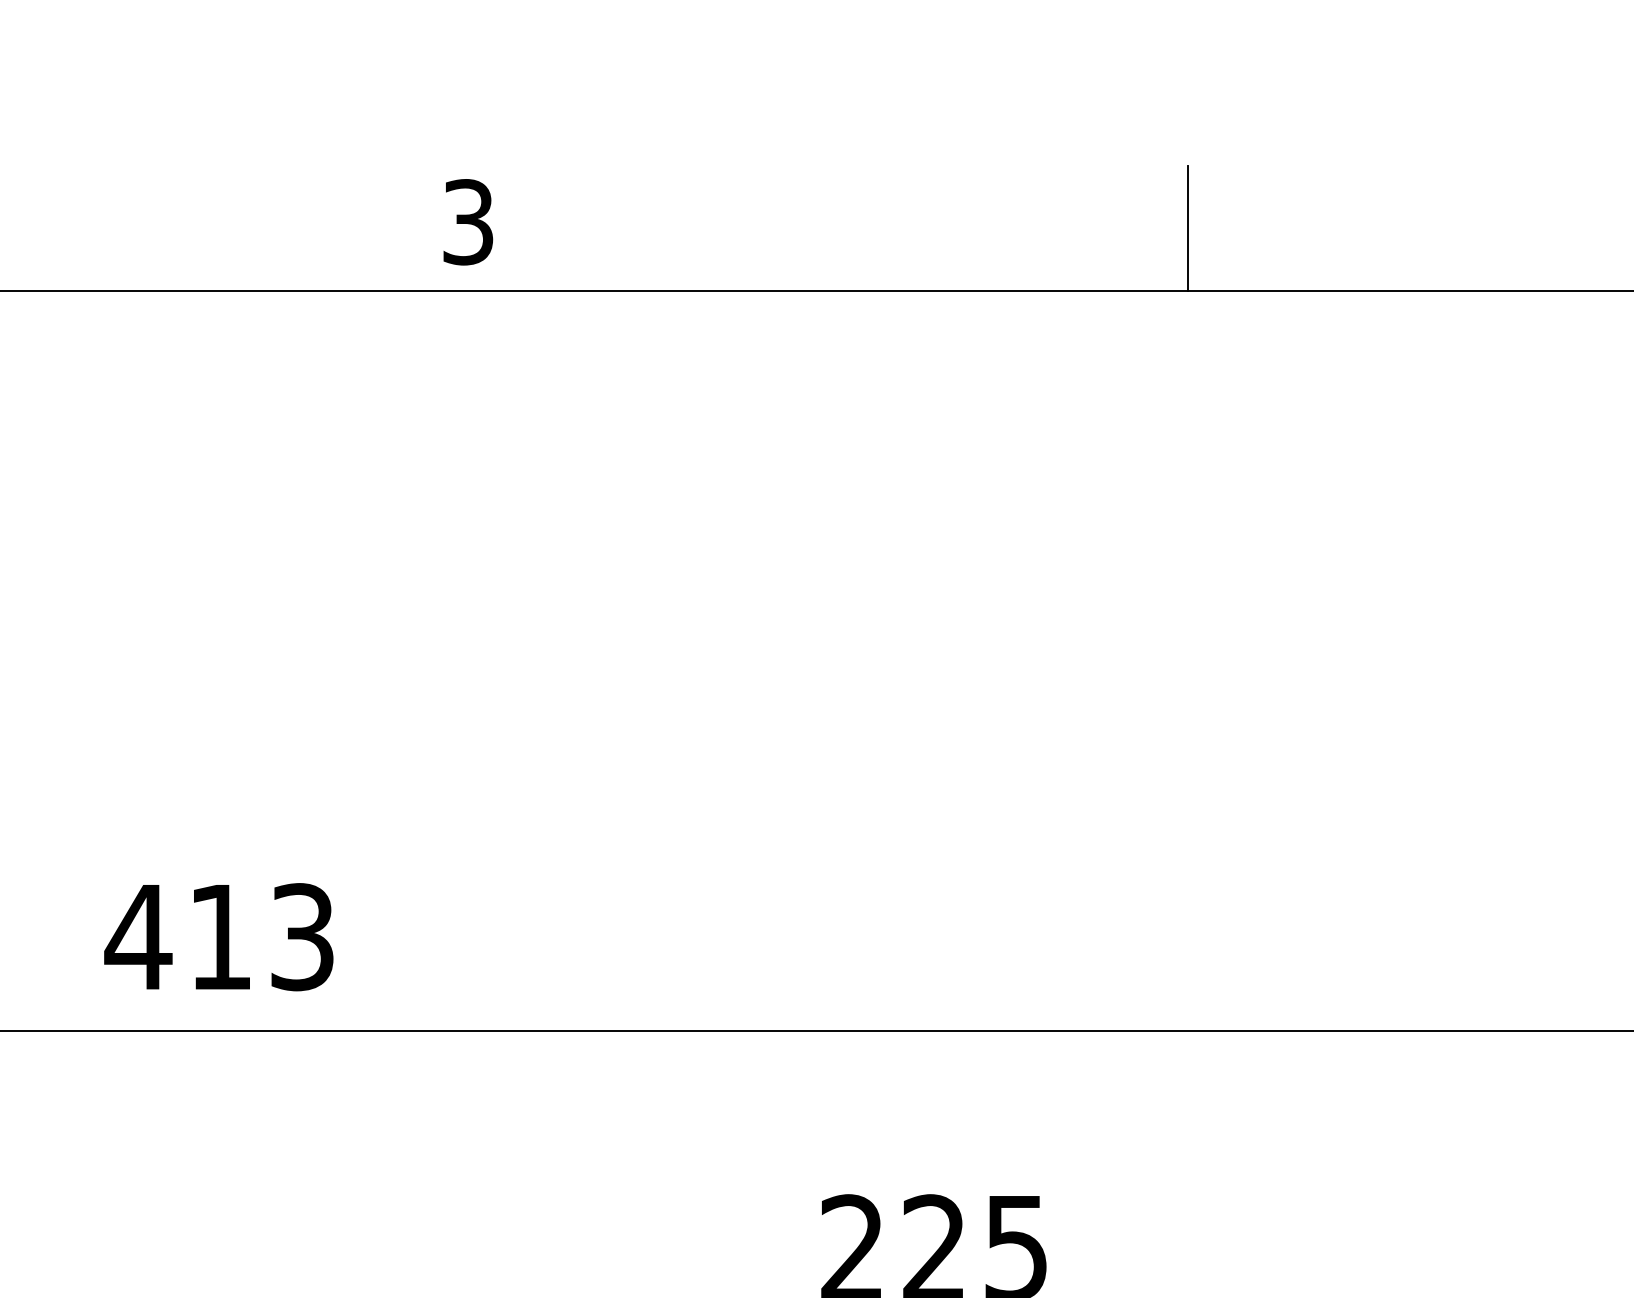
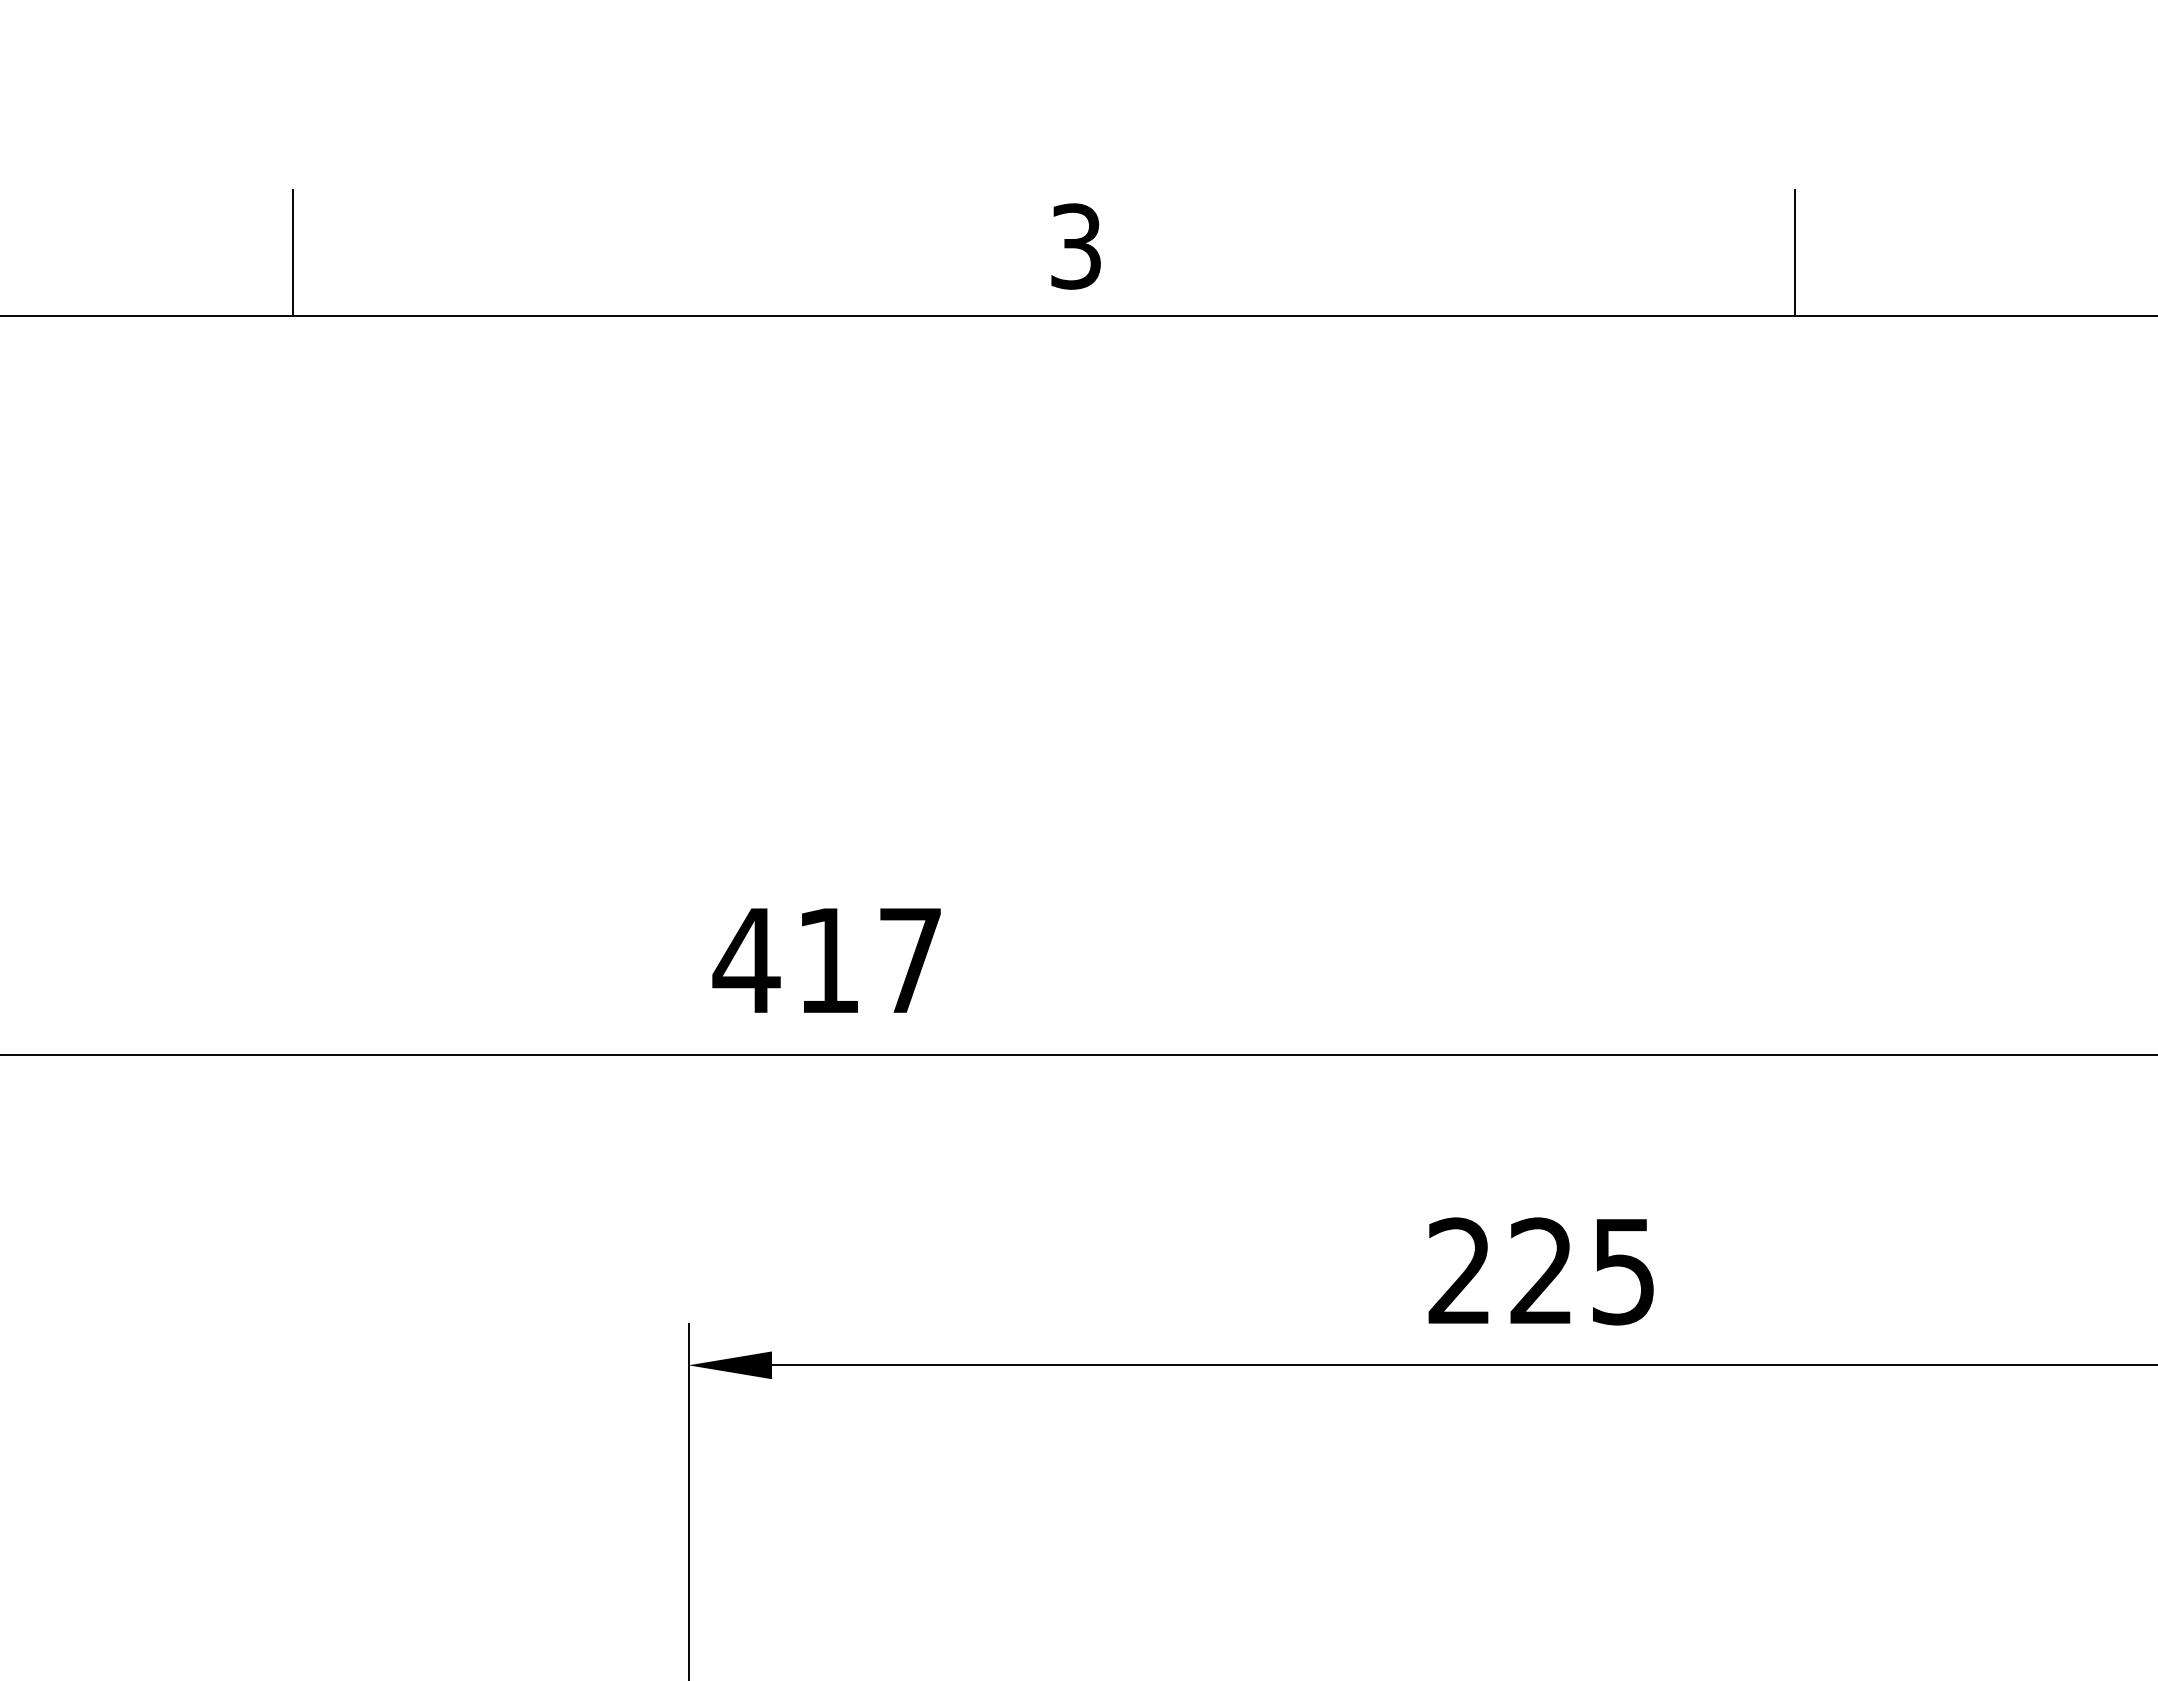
text: (302, 937) -> (910, 960), 413 -> 417

